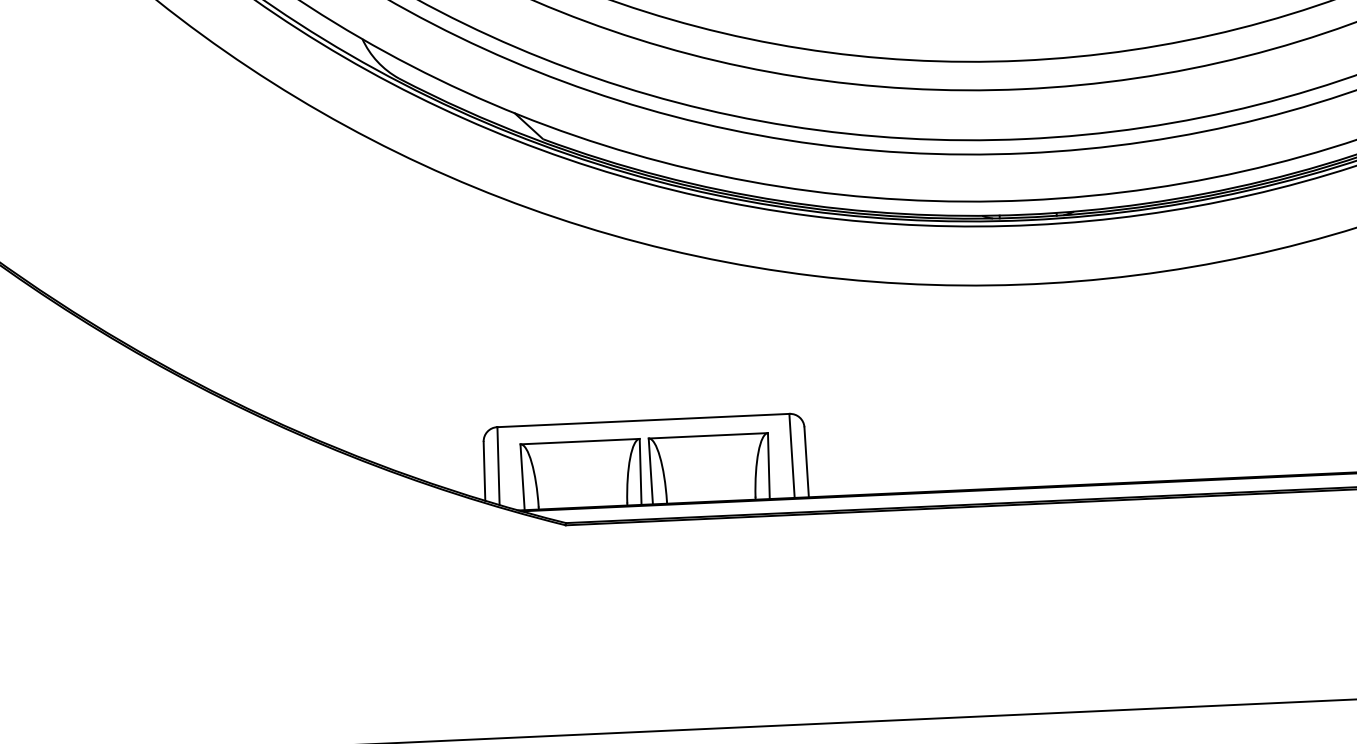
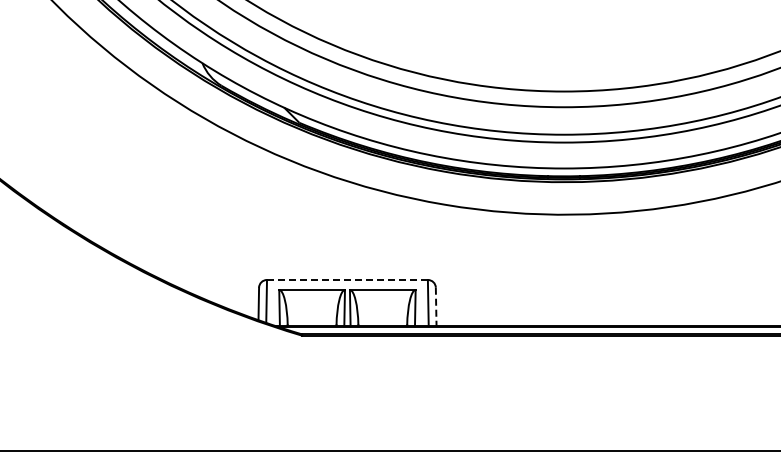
line: (643, 421) -> (347, 280), solid -> dashed
line: (807, 463) -> (436, 307), solid -> dashed

